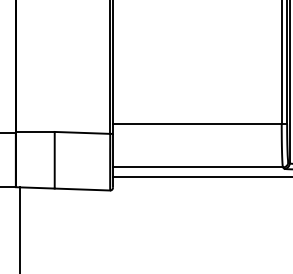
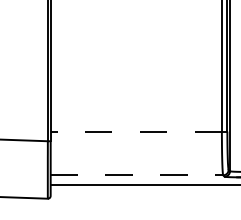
line: (196, 124) -> (135, 131), solid -> dashed
line: (197, 167) -> (136, 175), solid -> dashed

